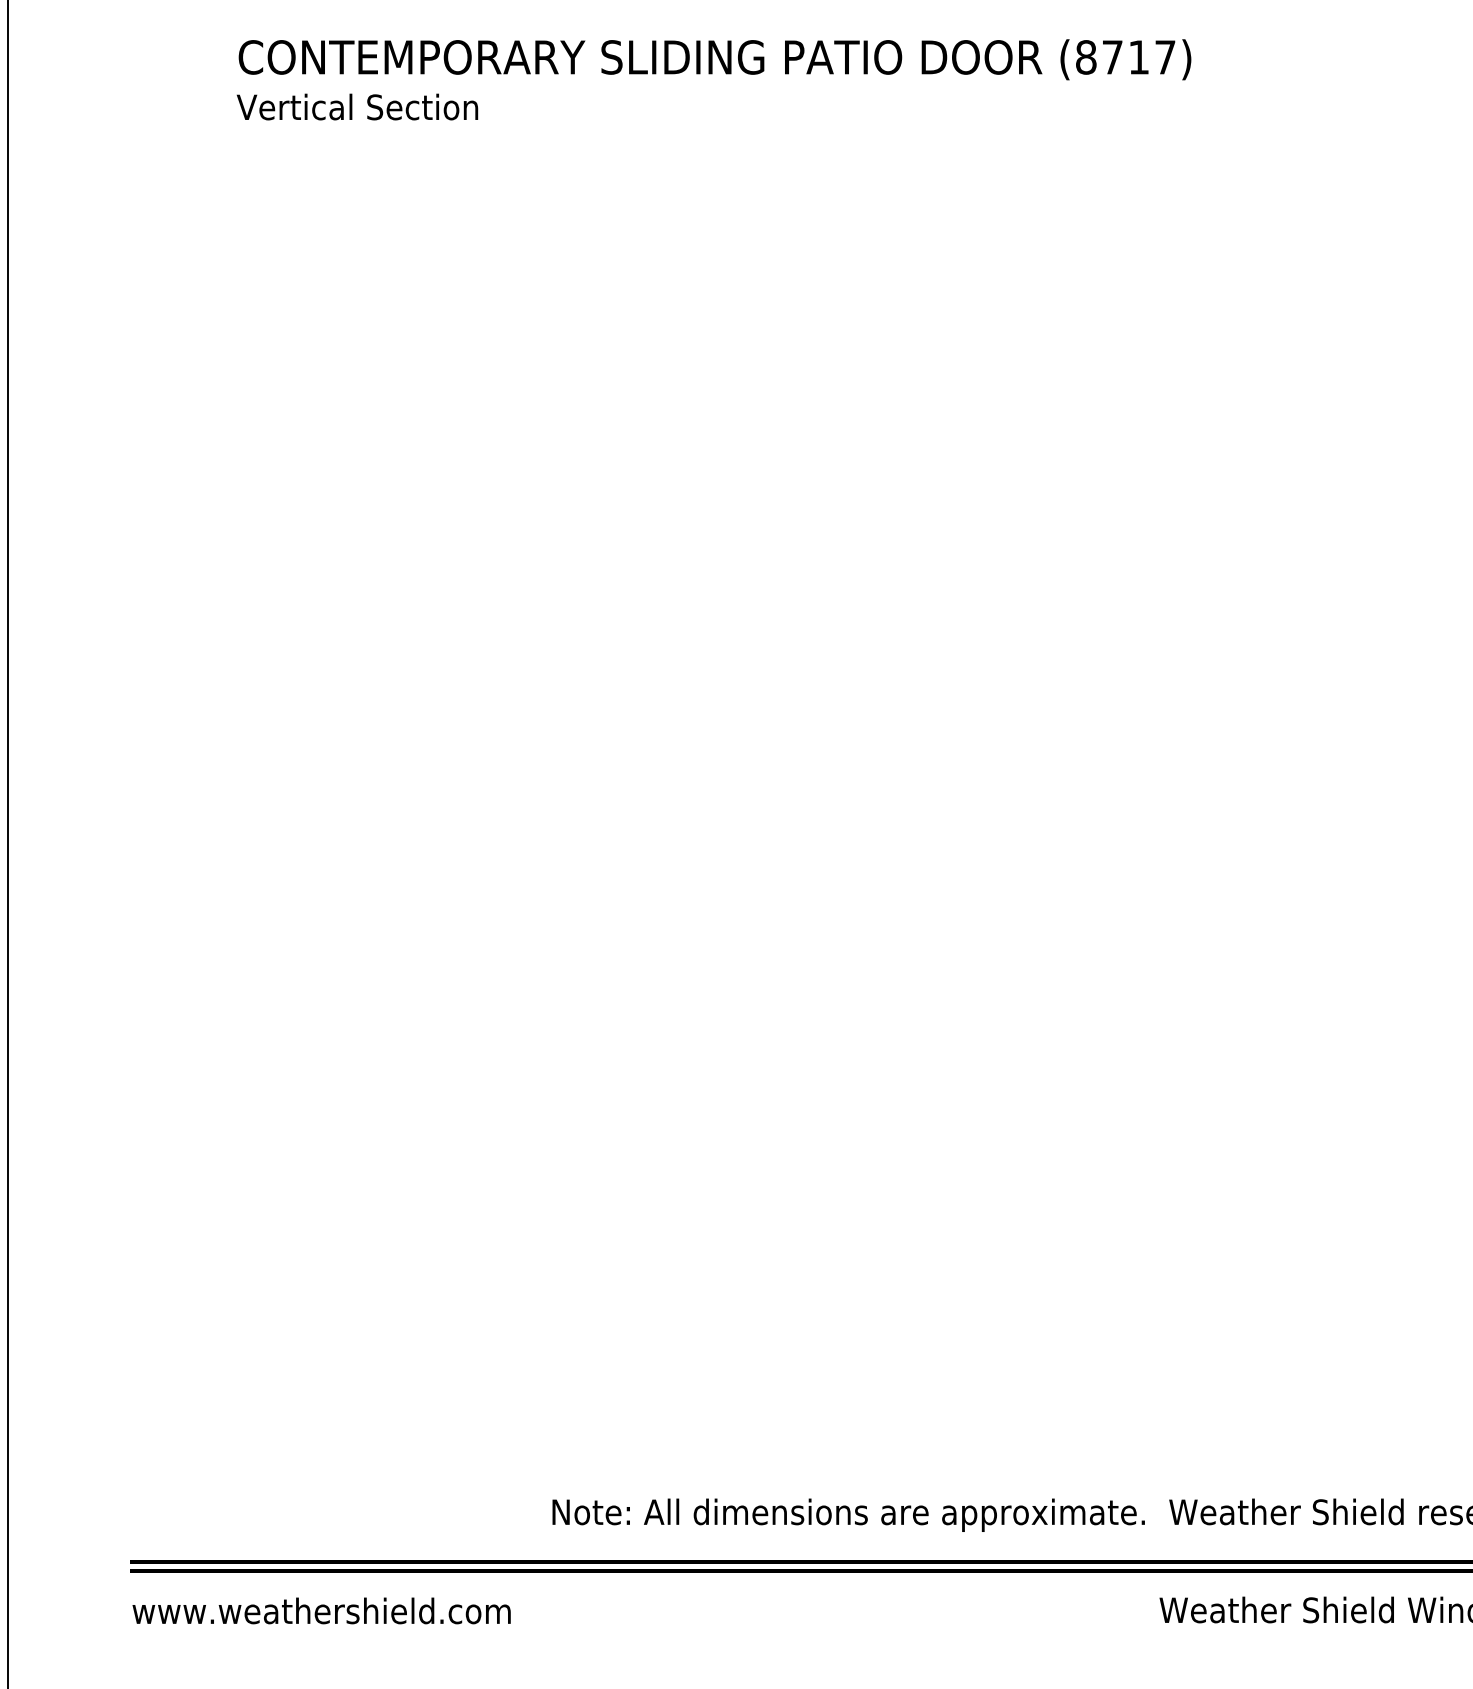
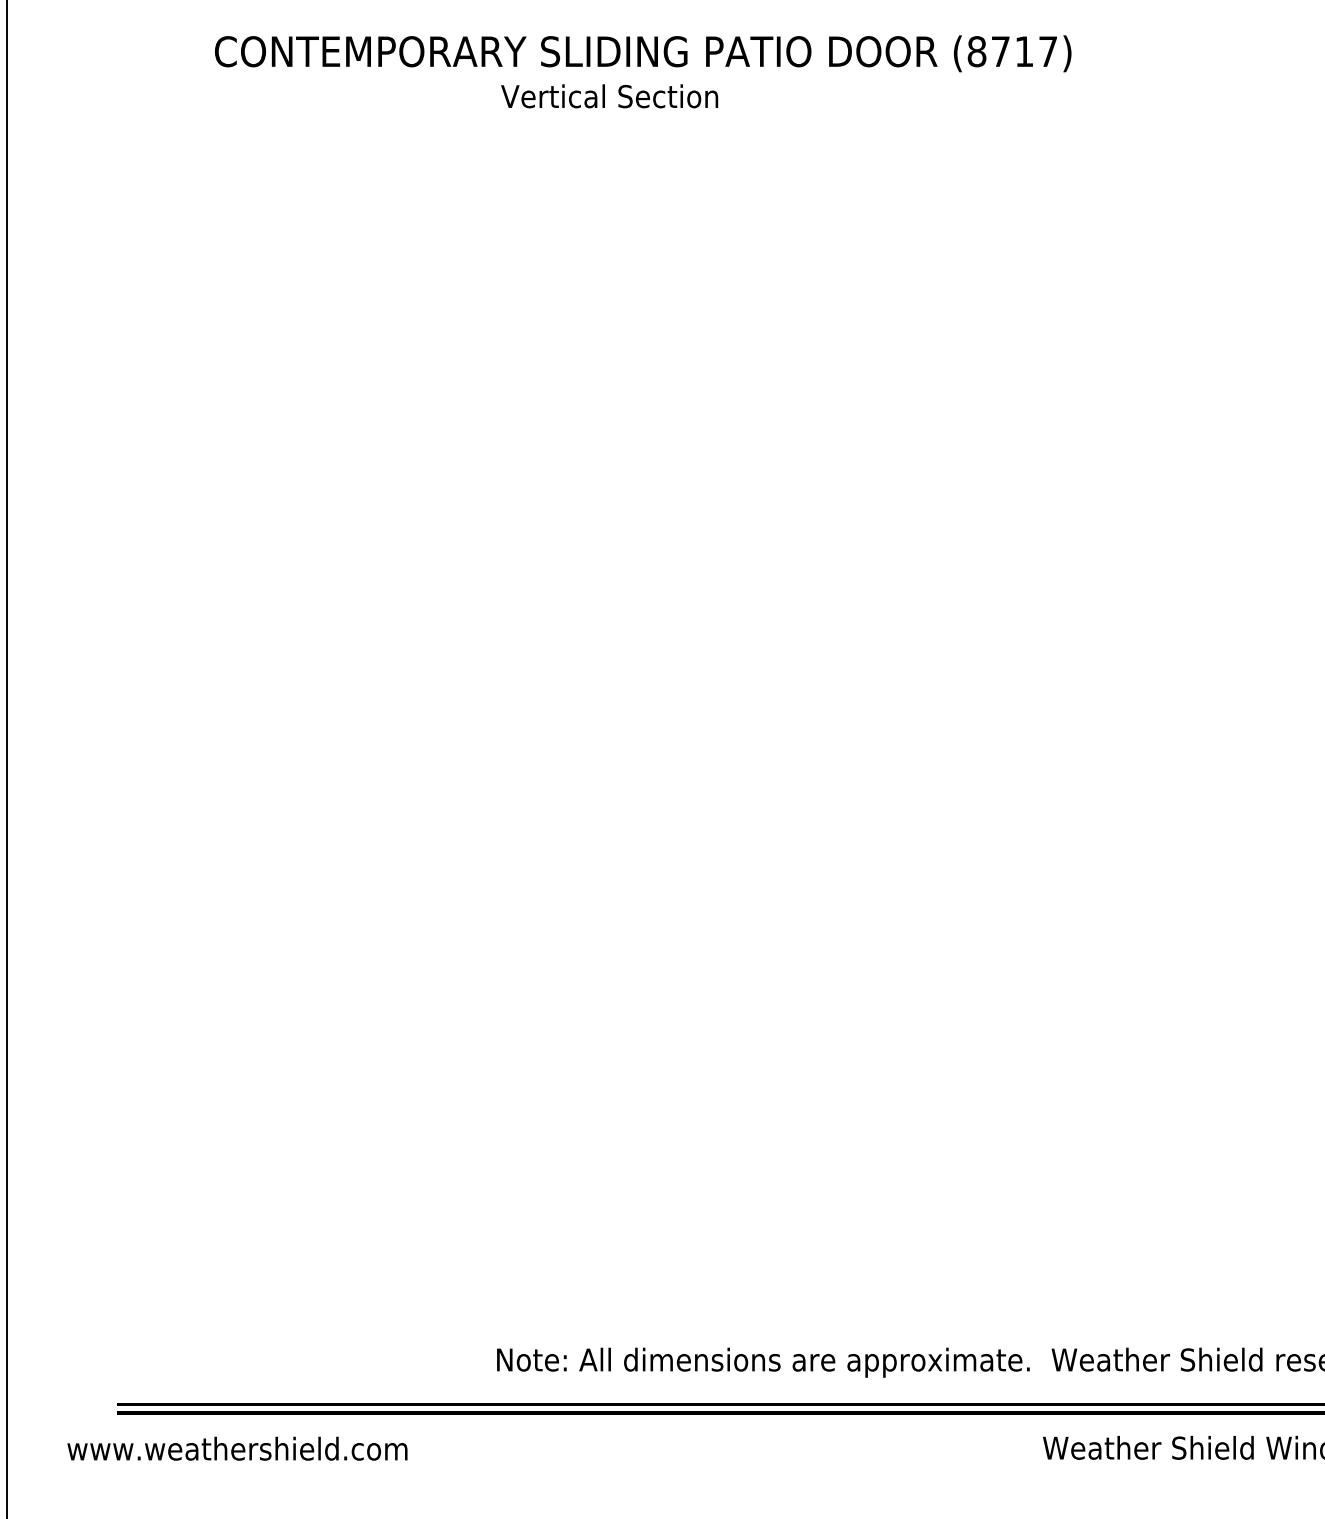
text: (357, 107) -> (609, 96), moved
text: (321, 1610) -> (237, 1448), moved

